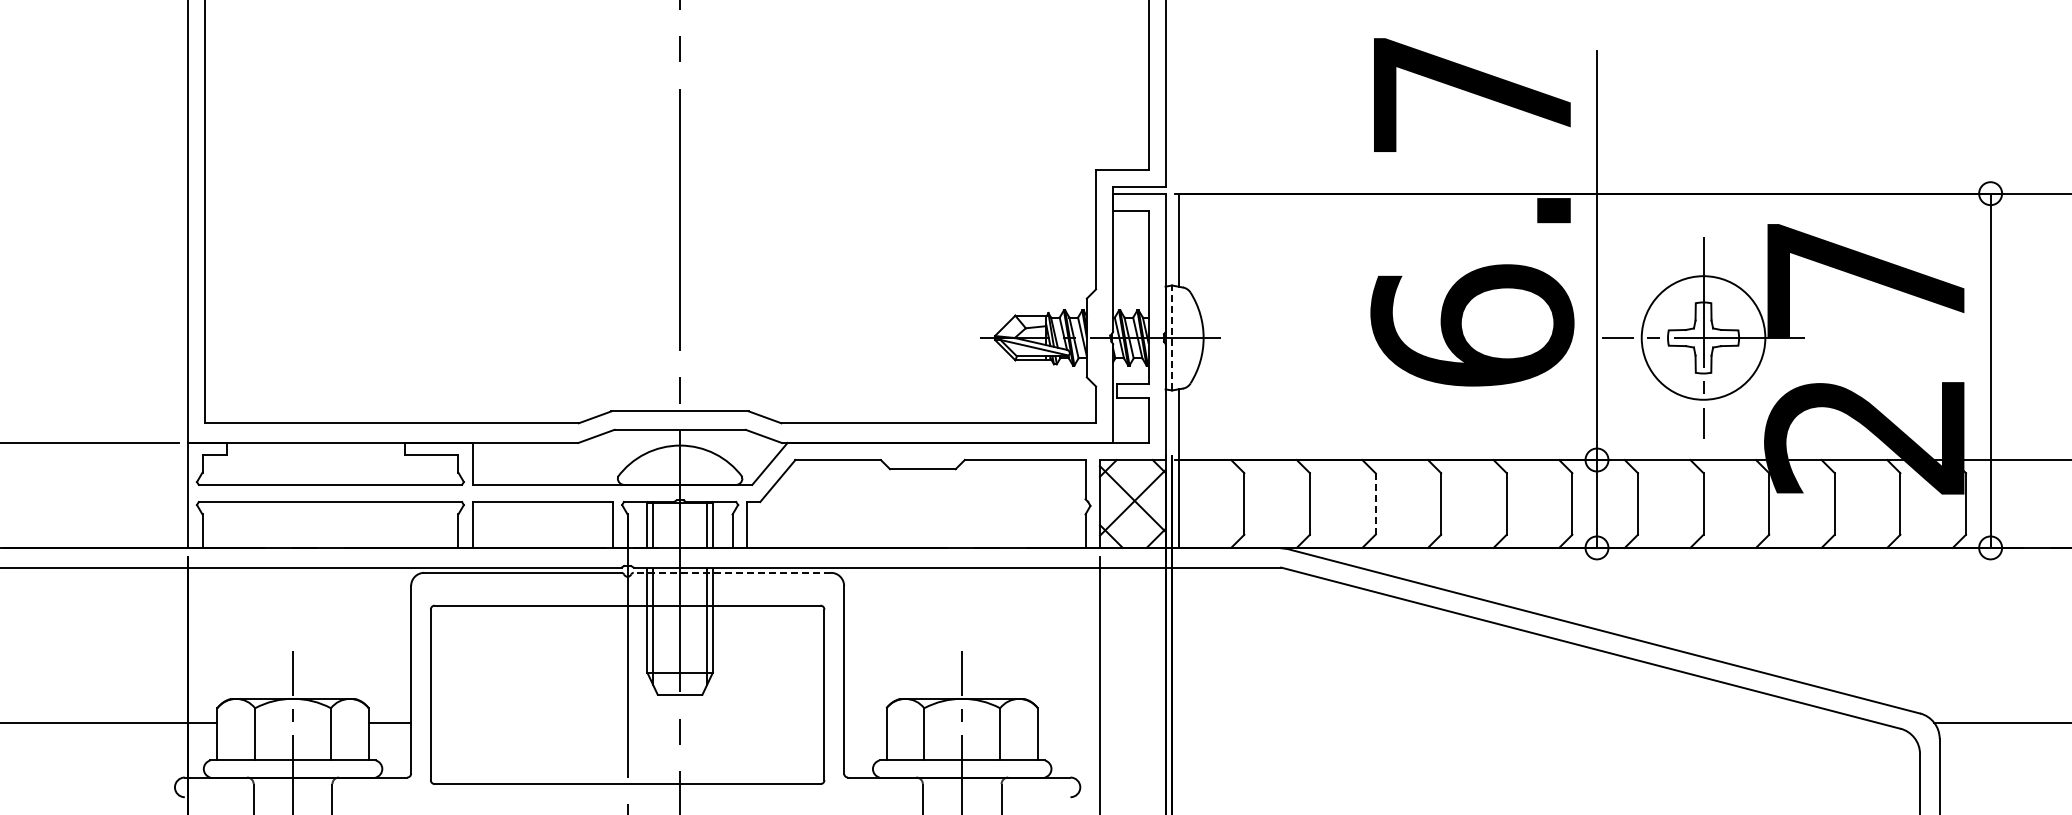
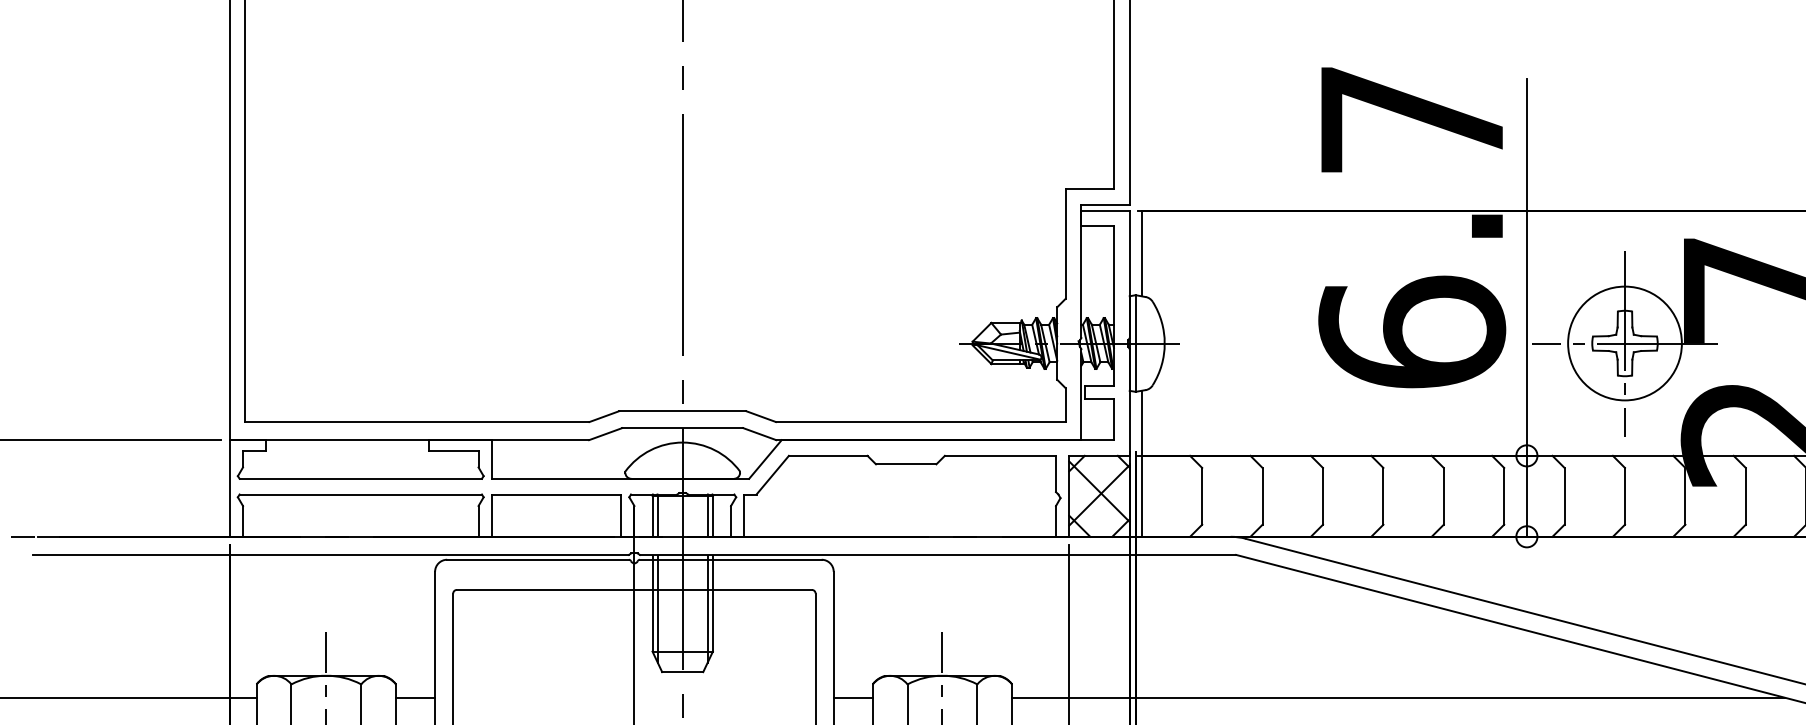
line: (1172, 337) -> (1136, 343), dashed -> solid
line: (1375, 503) -> (1322, 495), dashed -> solid
line: (732, 572) -> (730, 559), dashed -> solid
line: (865, 722) -> (853, 697), added
line: (1457, 722) -> (1398, 697), added

